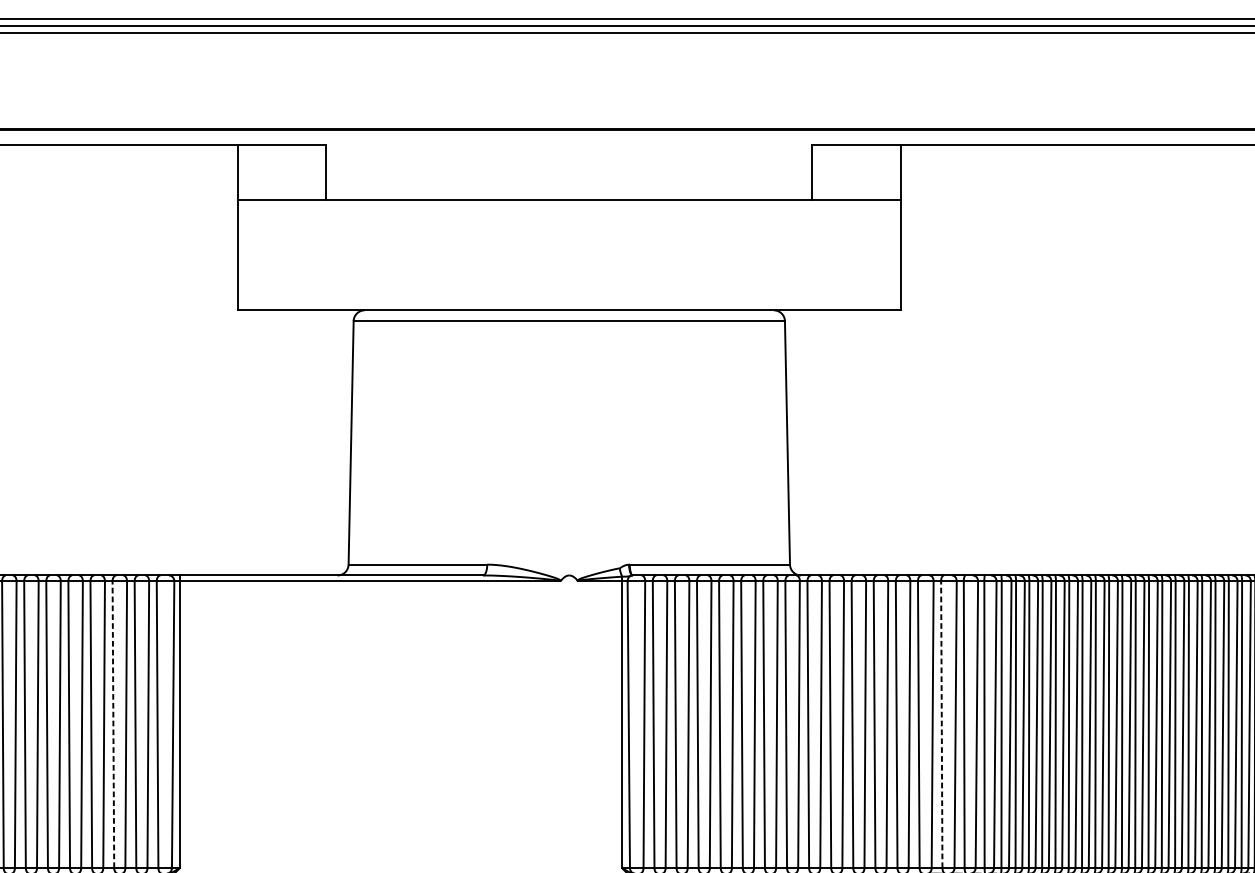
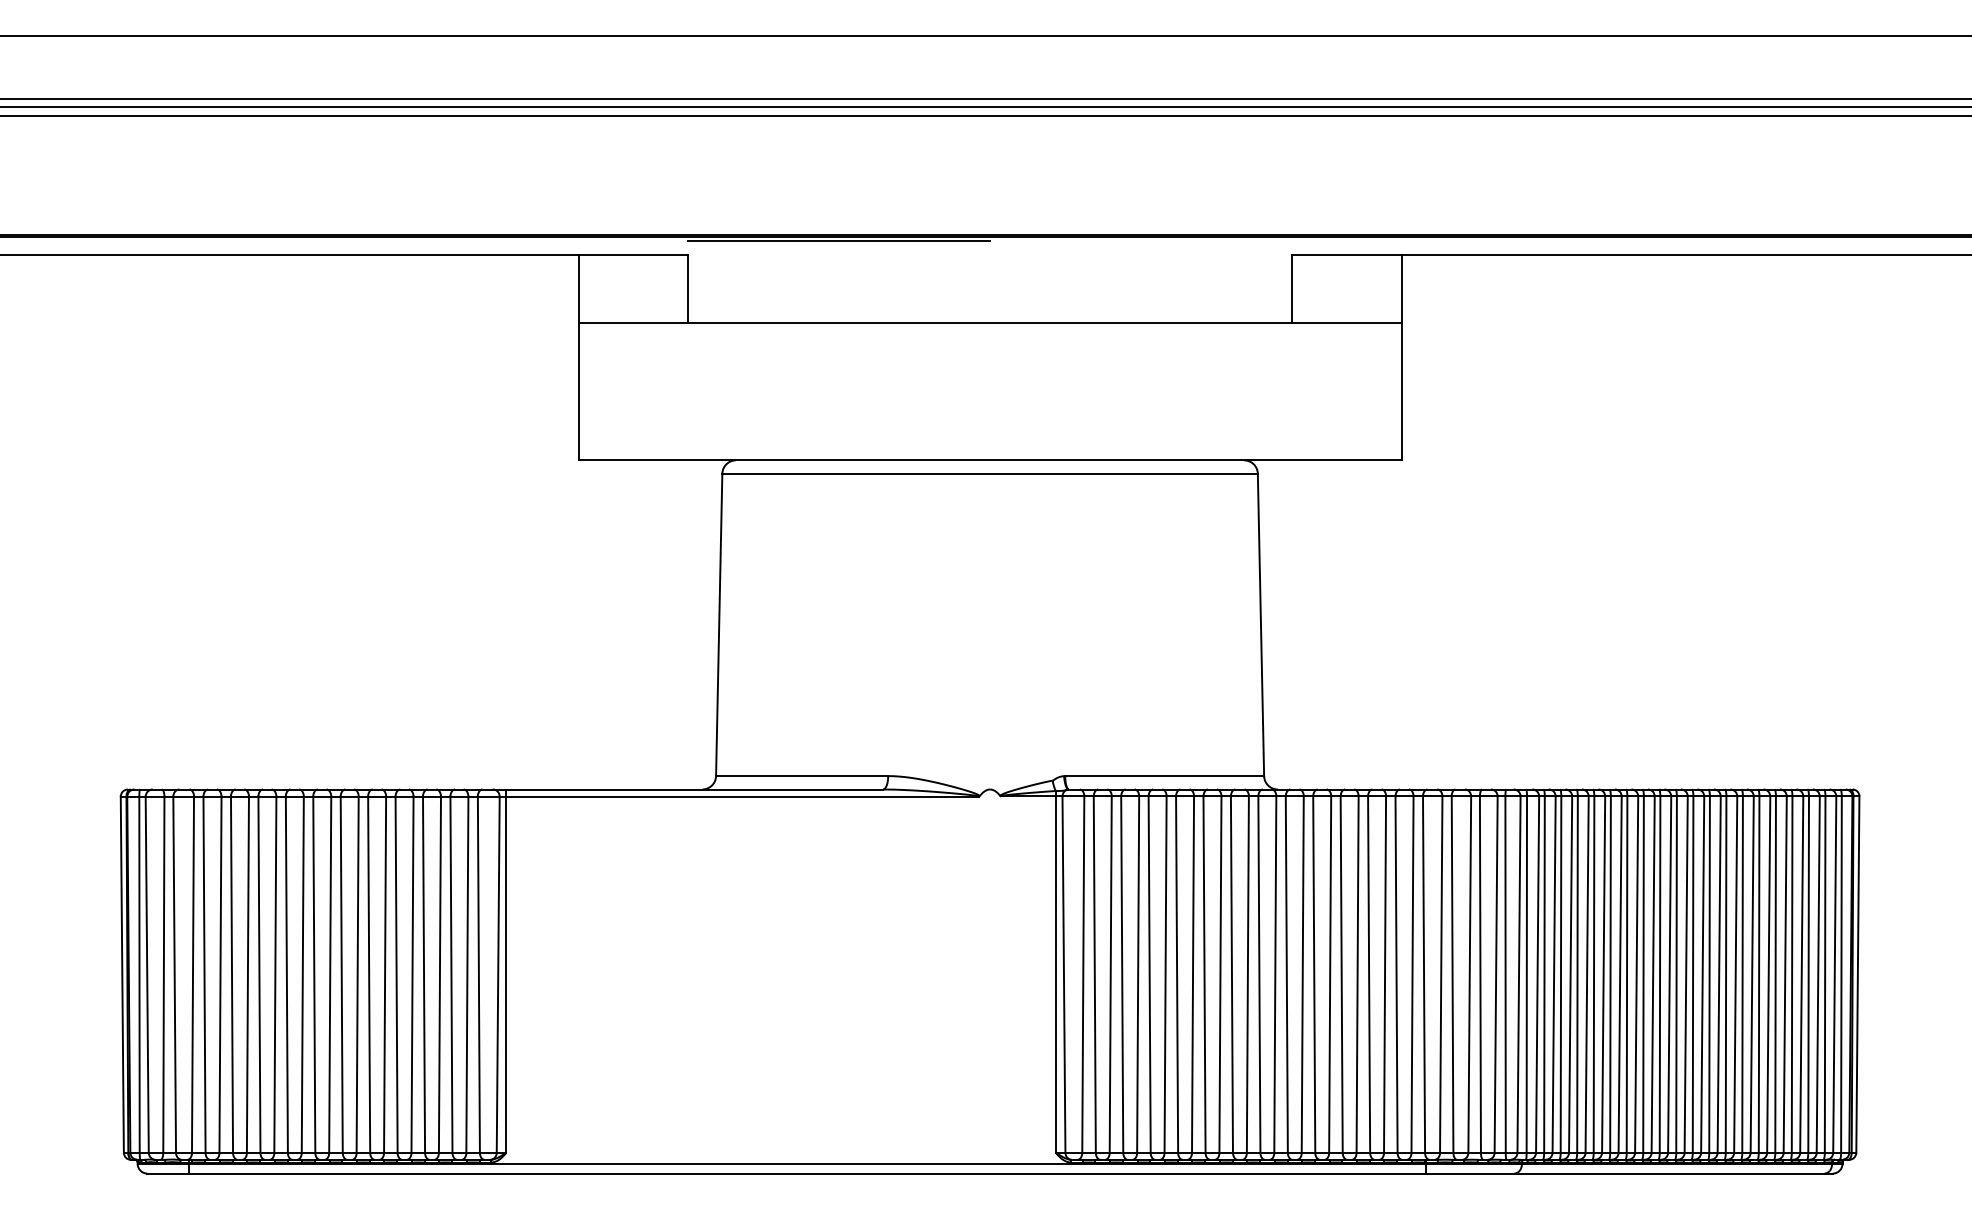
line: (448, 133) -> (839, 240), added
line: (113, 724) -> (424, 974), dashed -> solid
line: (941, 724) -> (1452, 974), dashed -> solid

